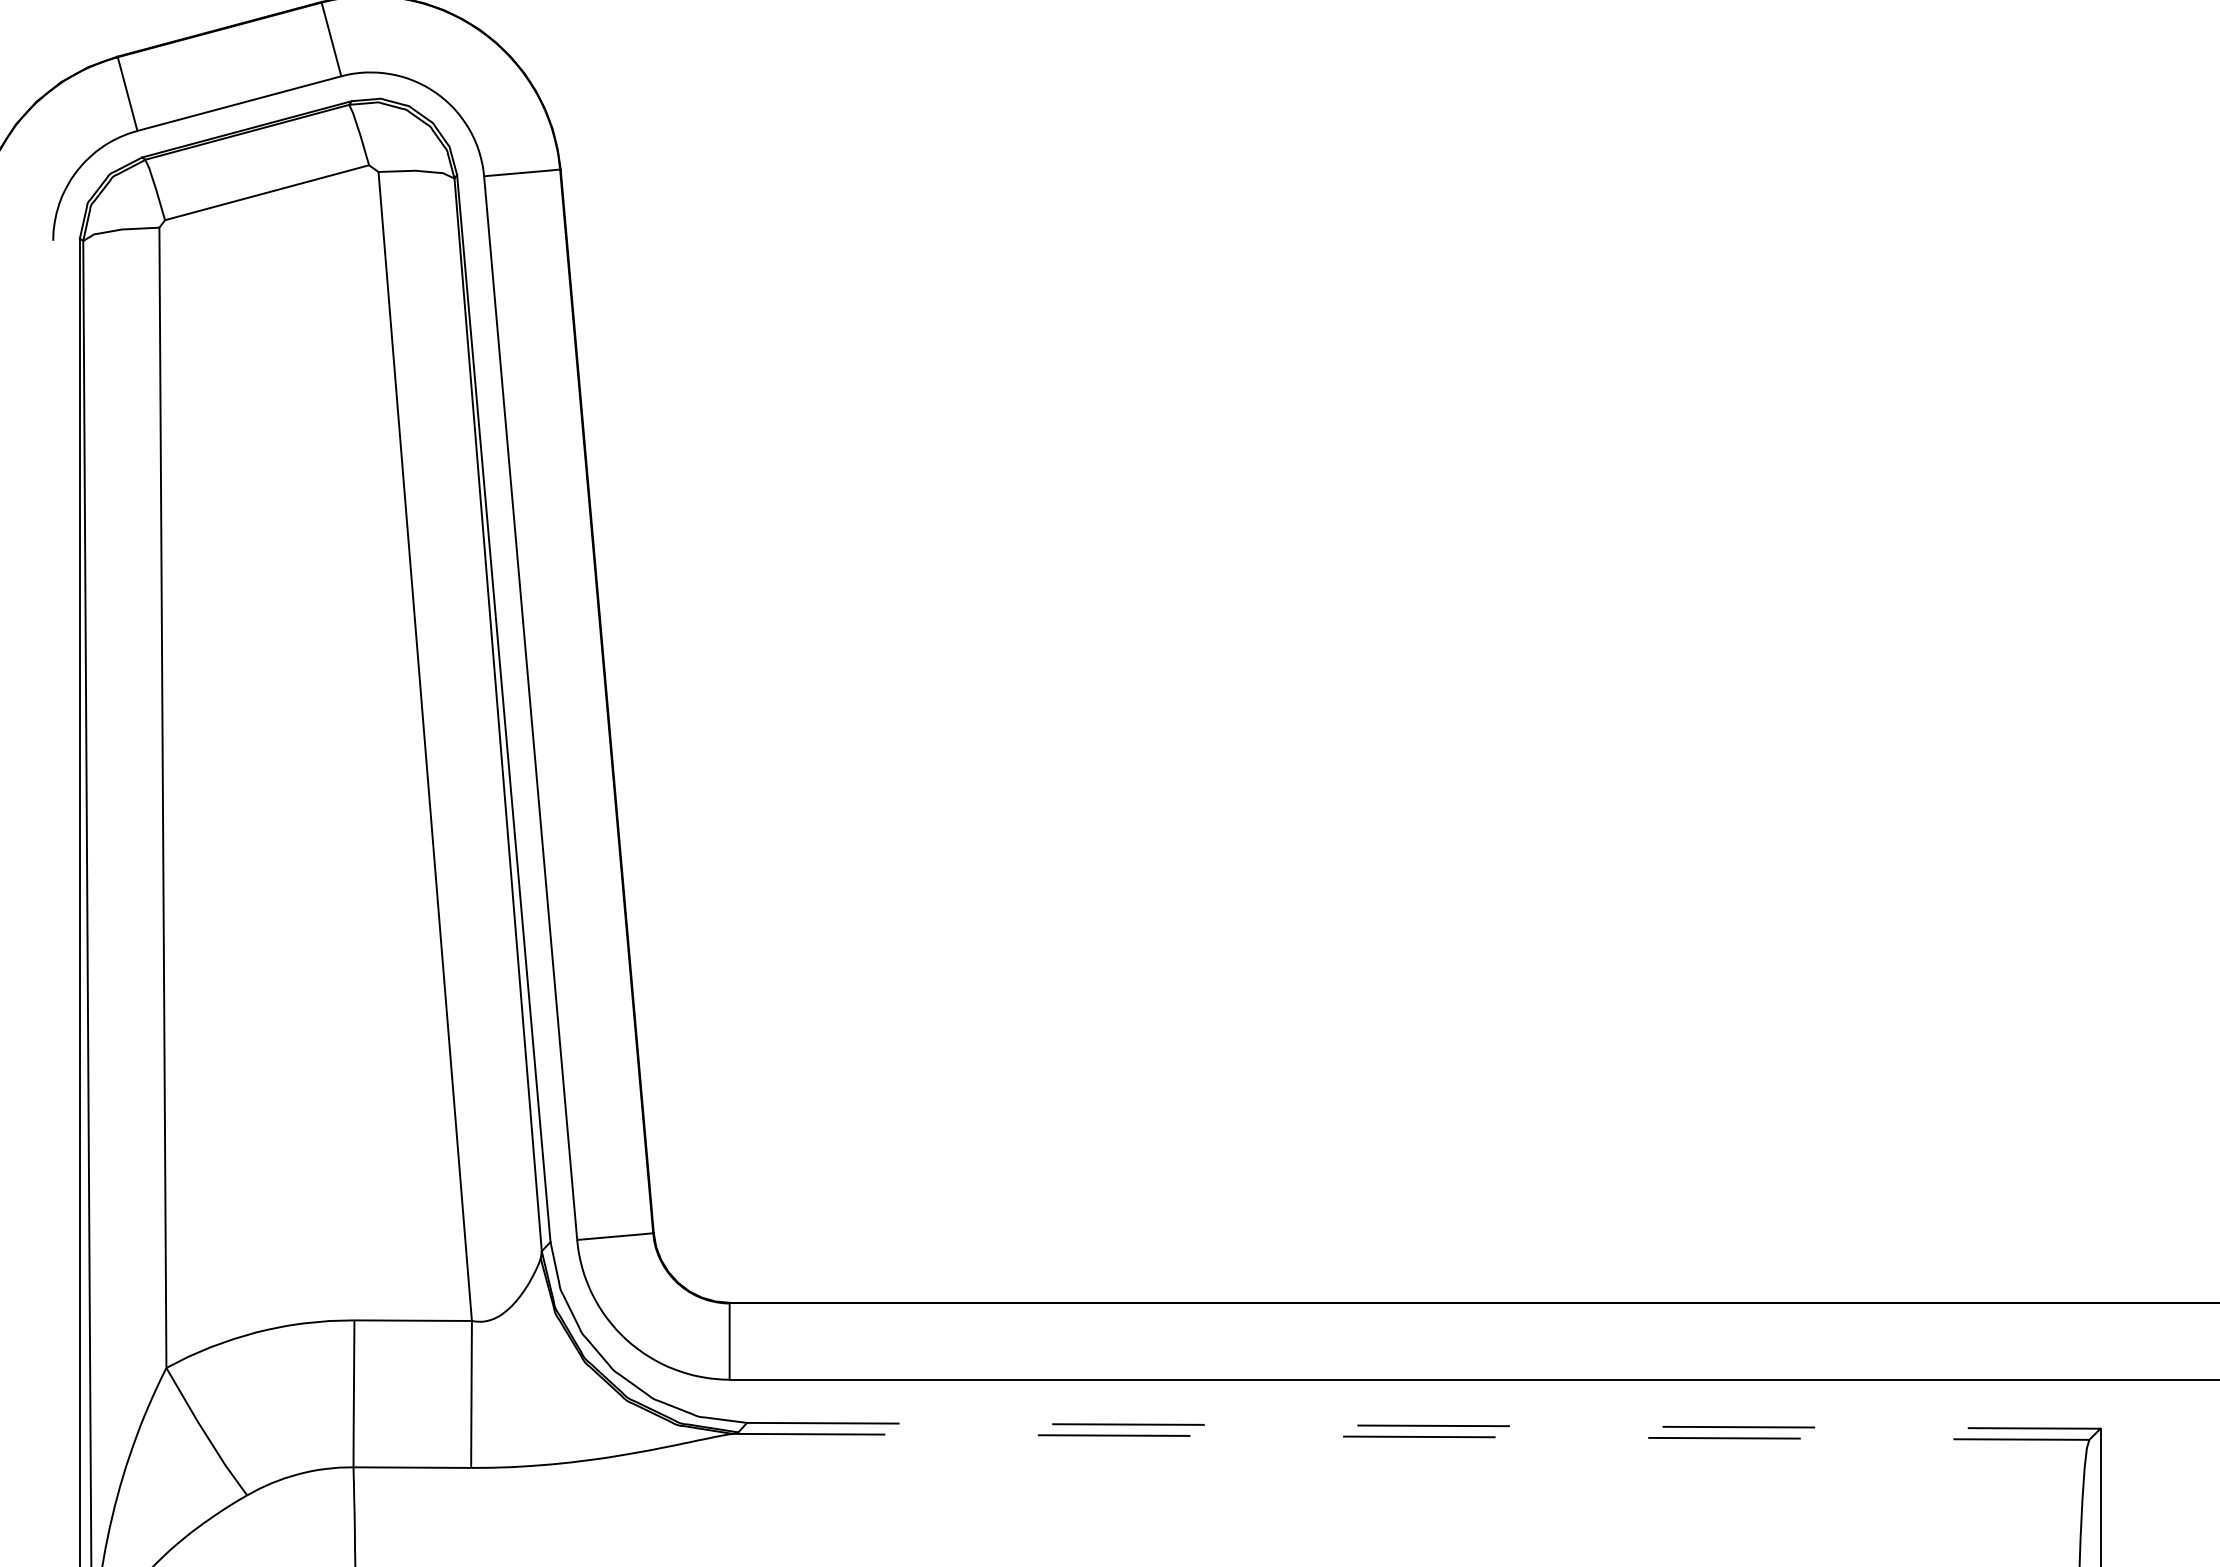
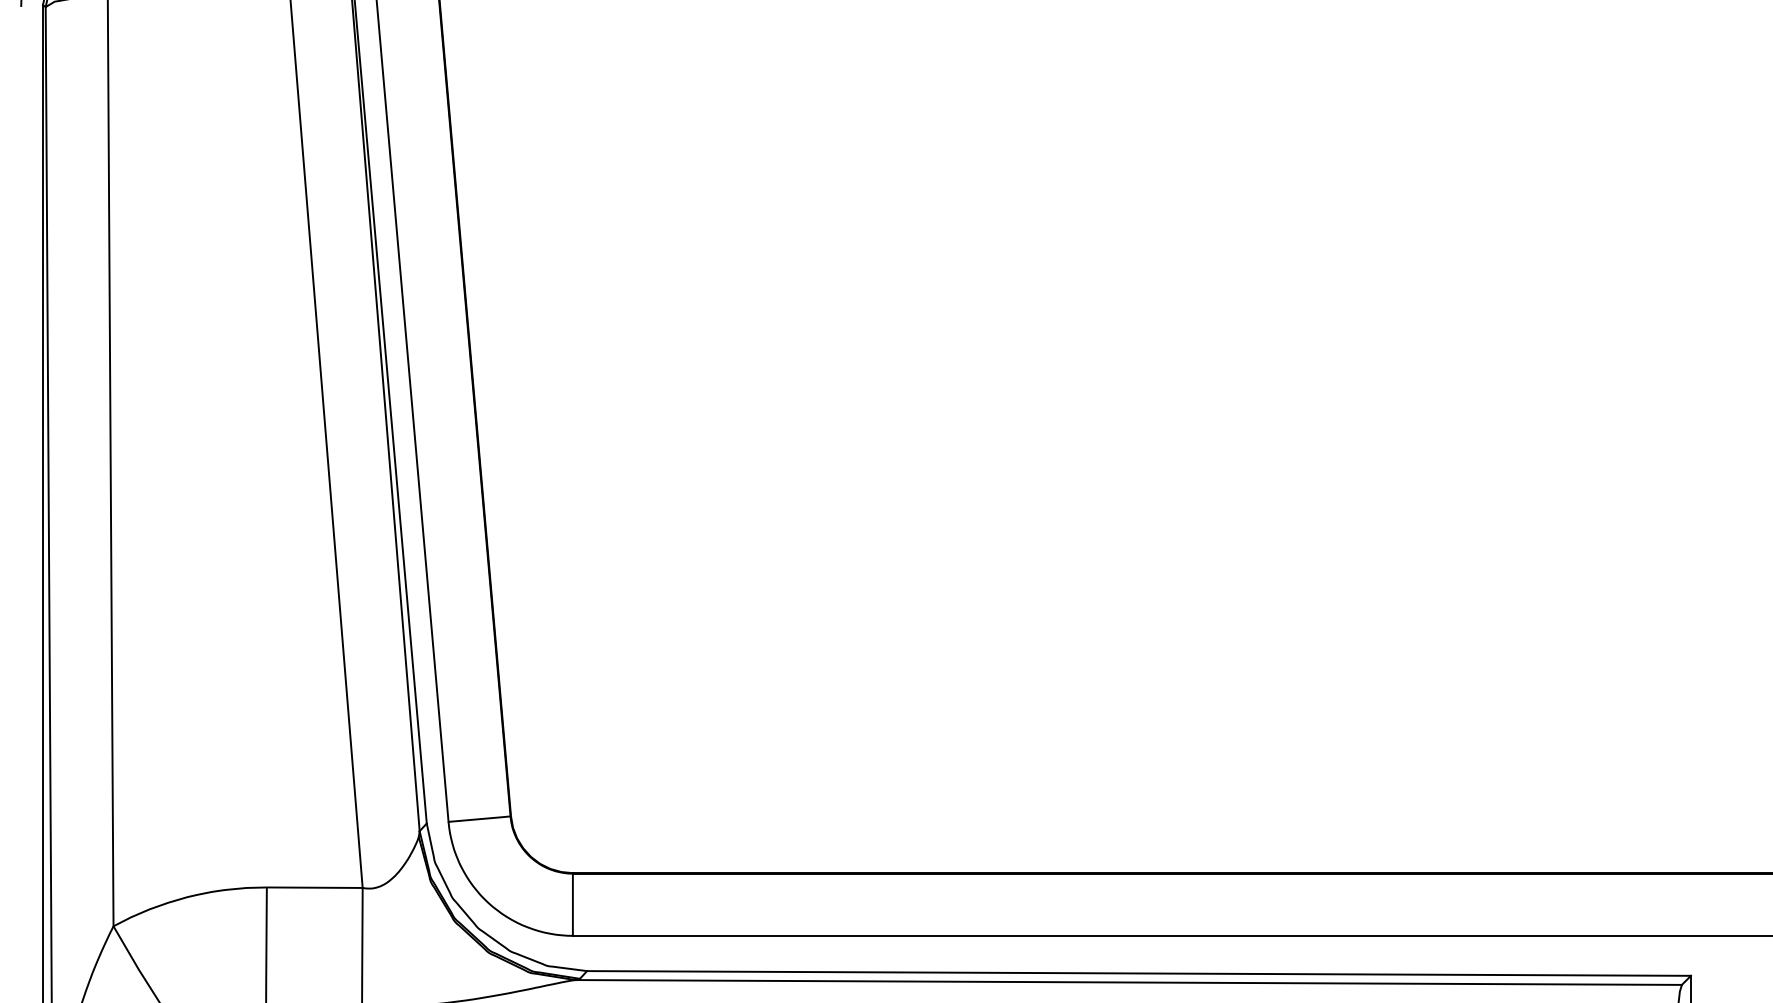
line: (1423, 1425) -> (1138, 973), dashed -> solid
line: (1411, 1436) -> (1129, 982), dashed -> solid

